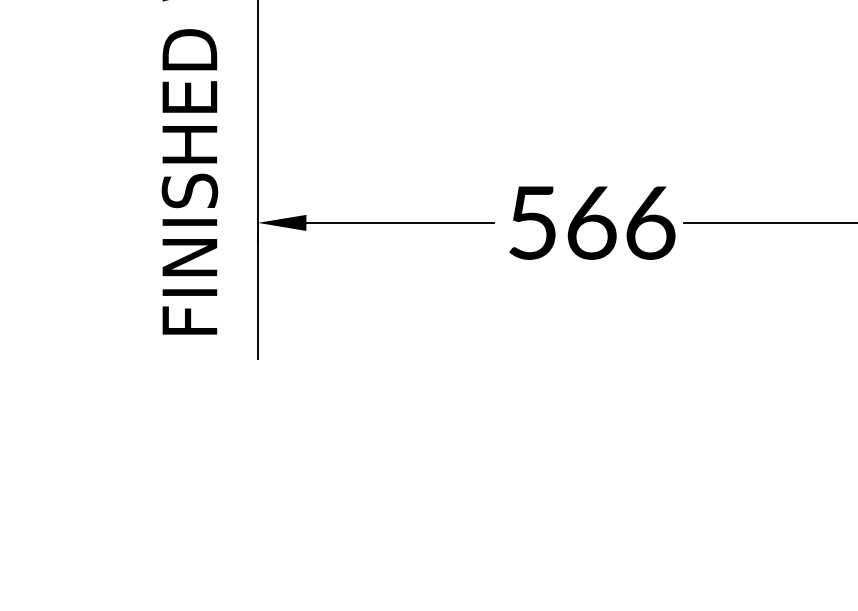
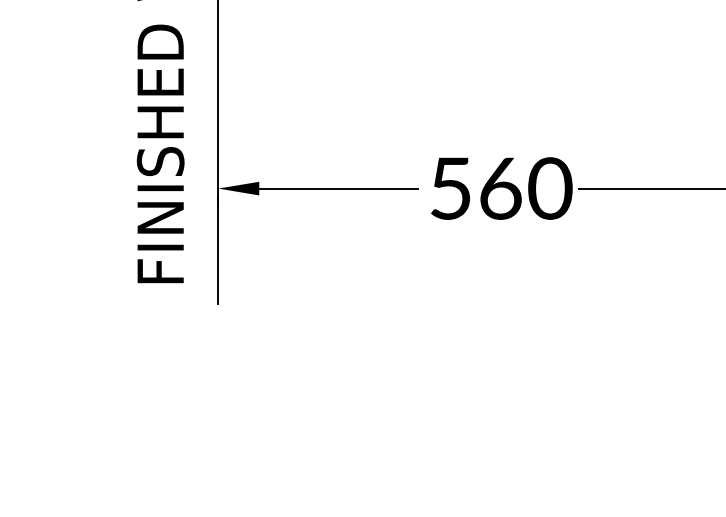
text: (650, 222) -> (550, 188), 566 -> 560

